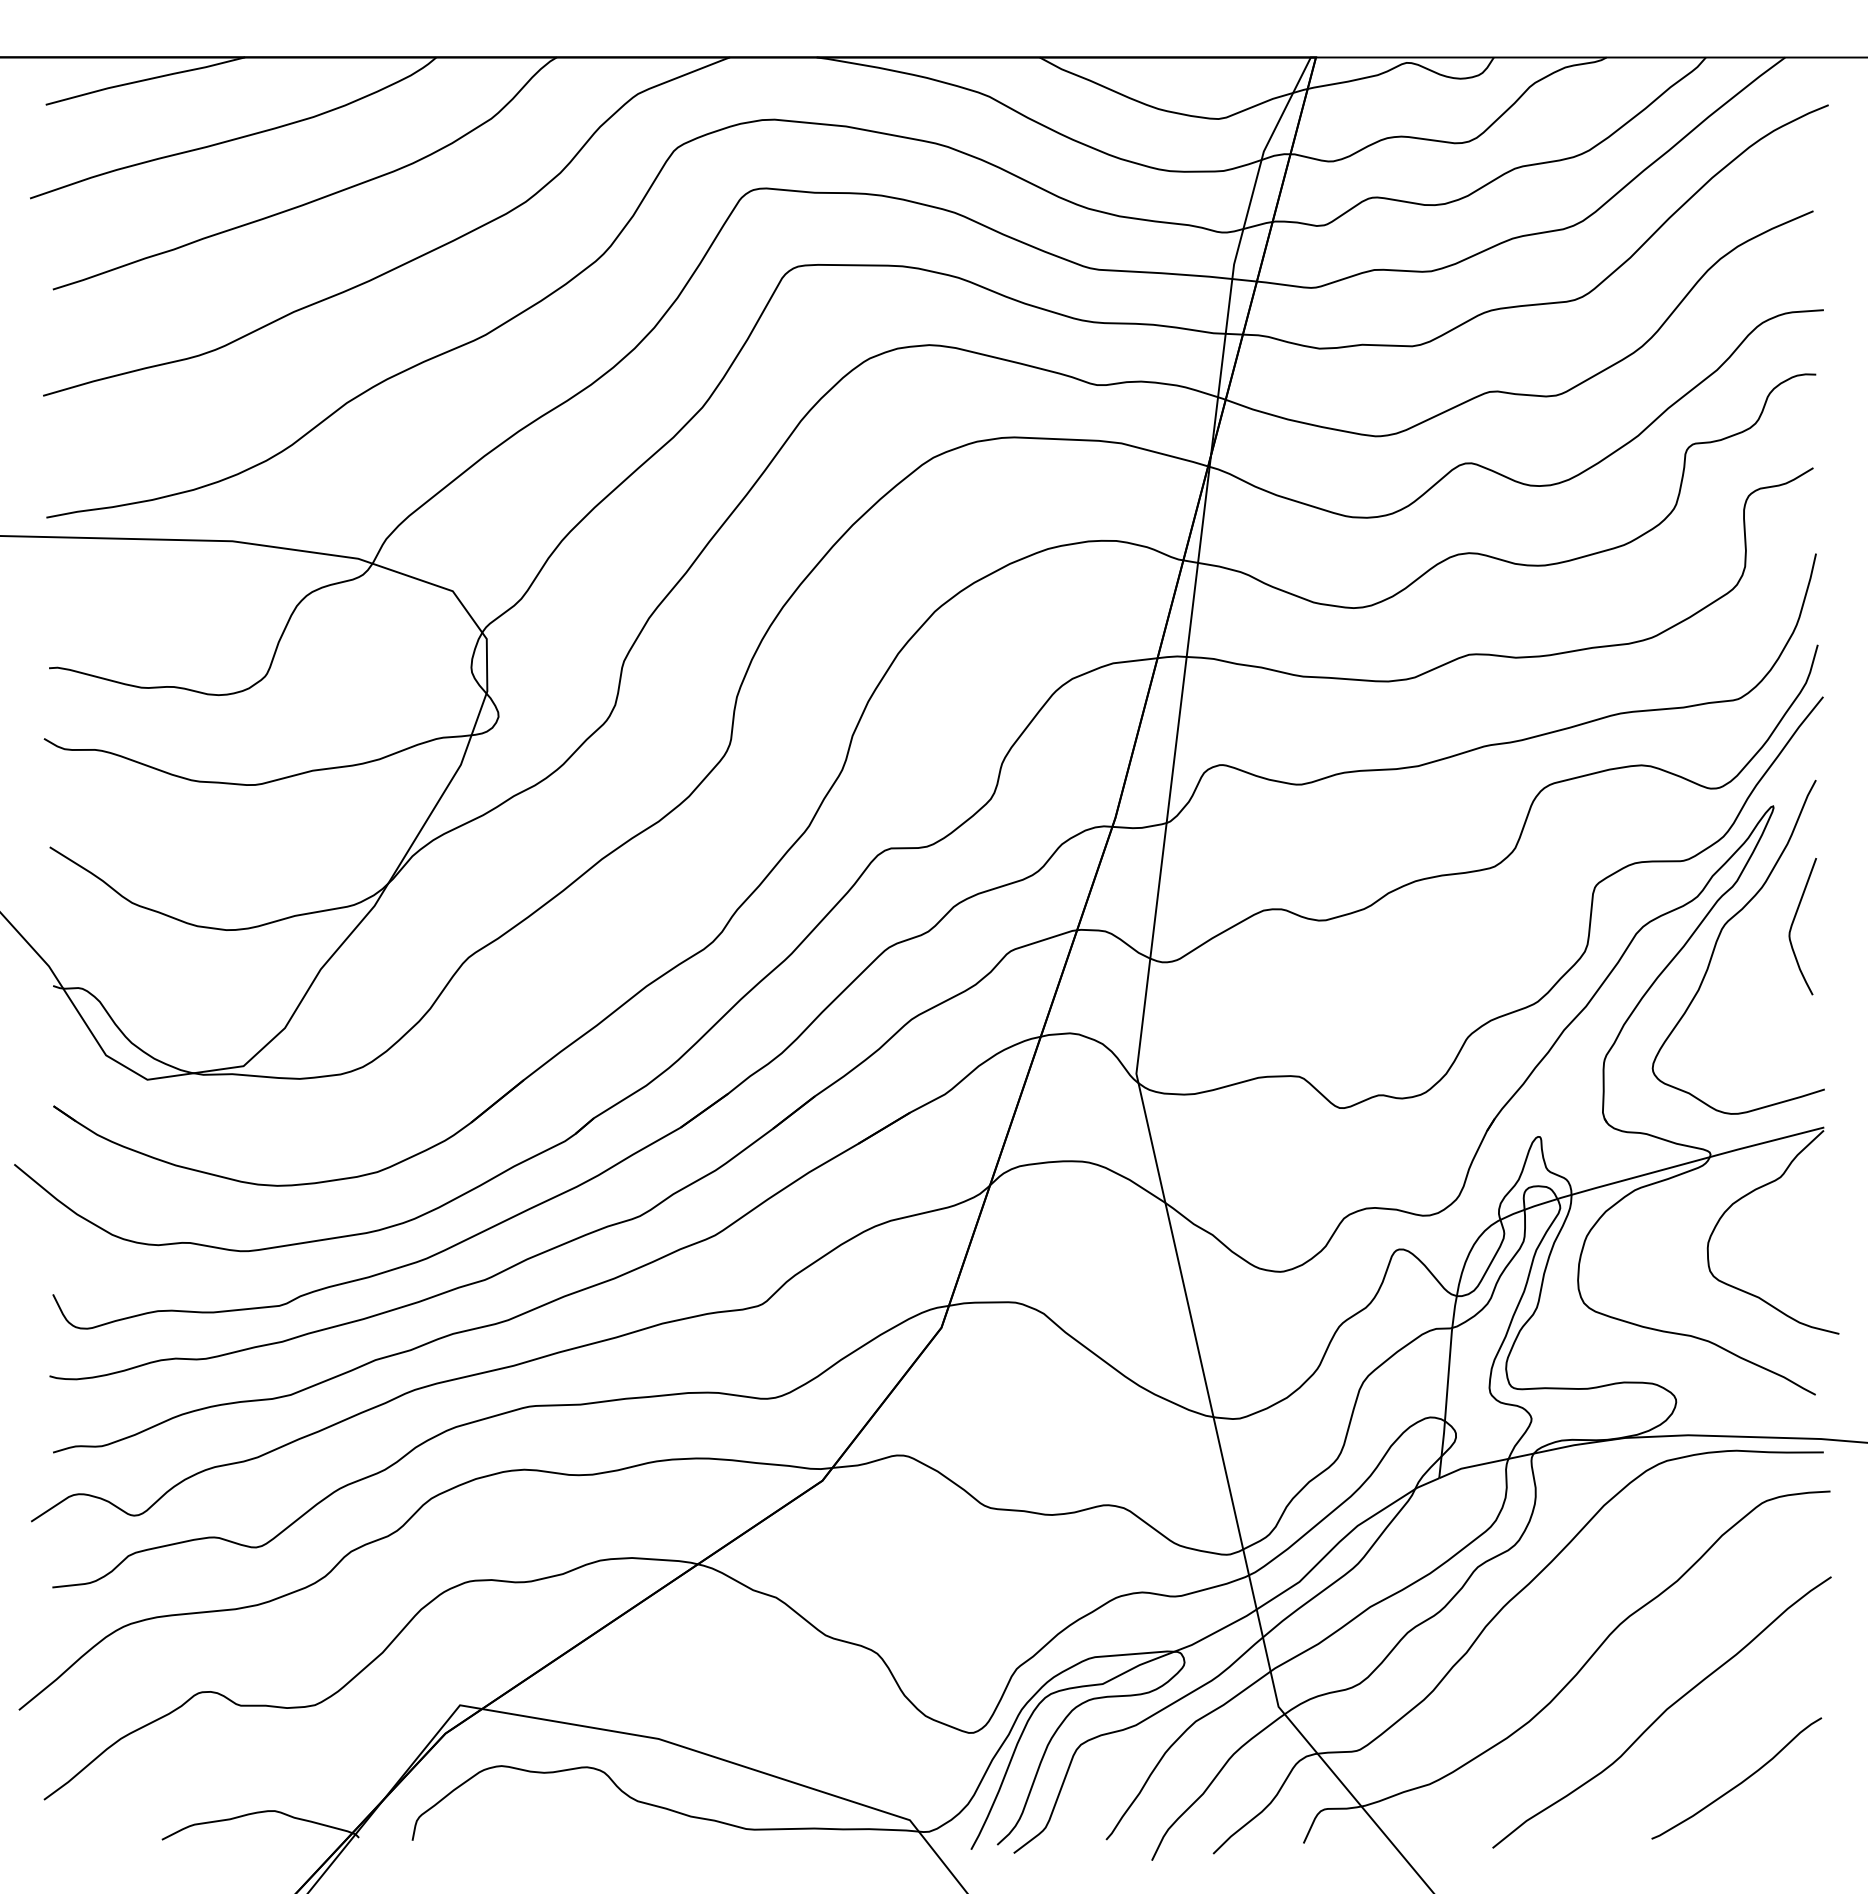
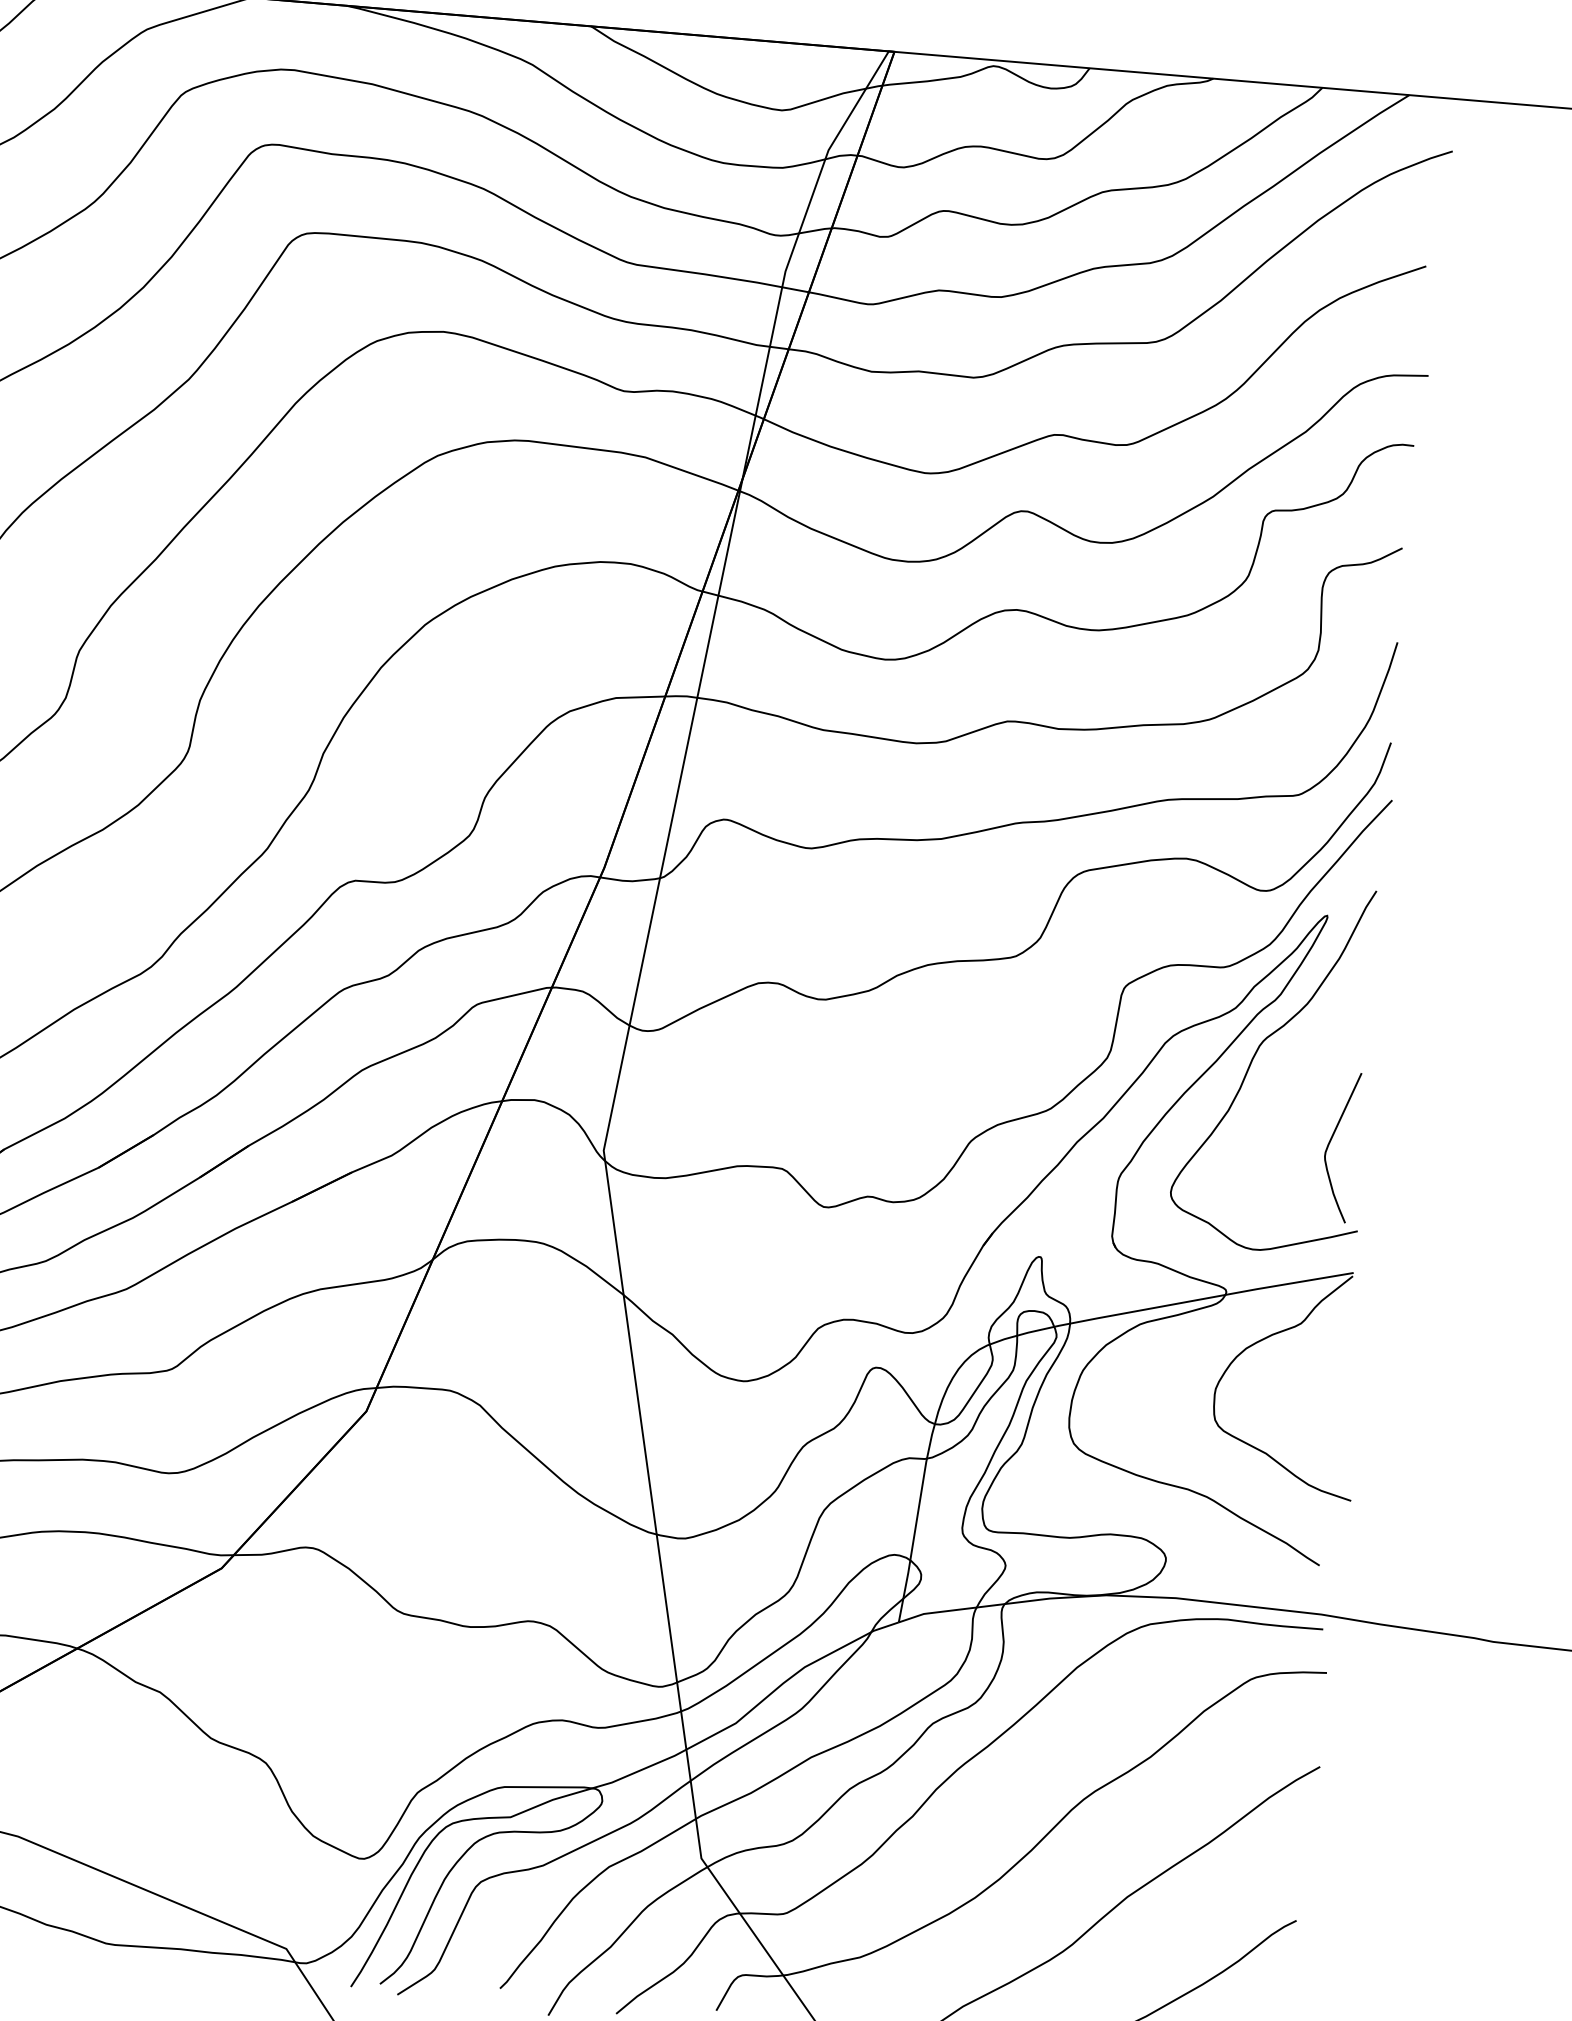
curve: (1794, 921) -> (1331, 1140), moved

